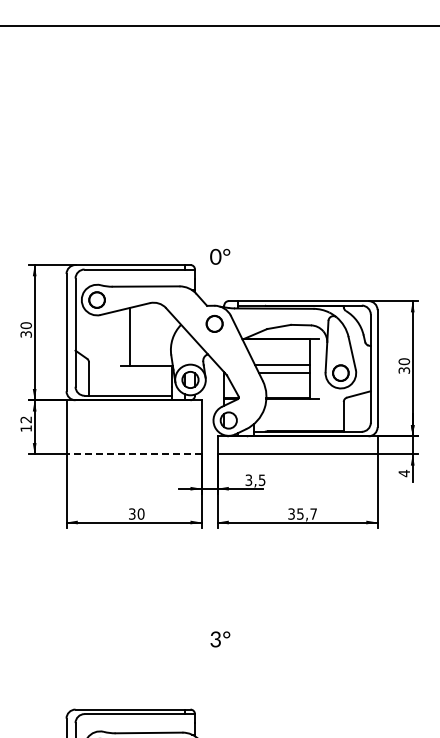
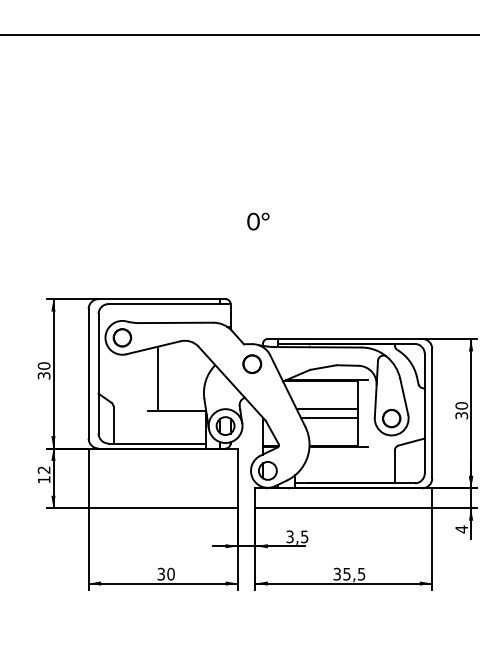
text: (220, 256) -> (258, 221), moved
line: (134, 454) -> (163, 508), dashed -> solid
text: (313, 513) -> (361, 573), 35,7 -> 35,5

